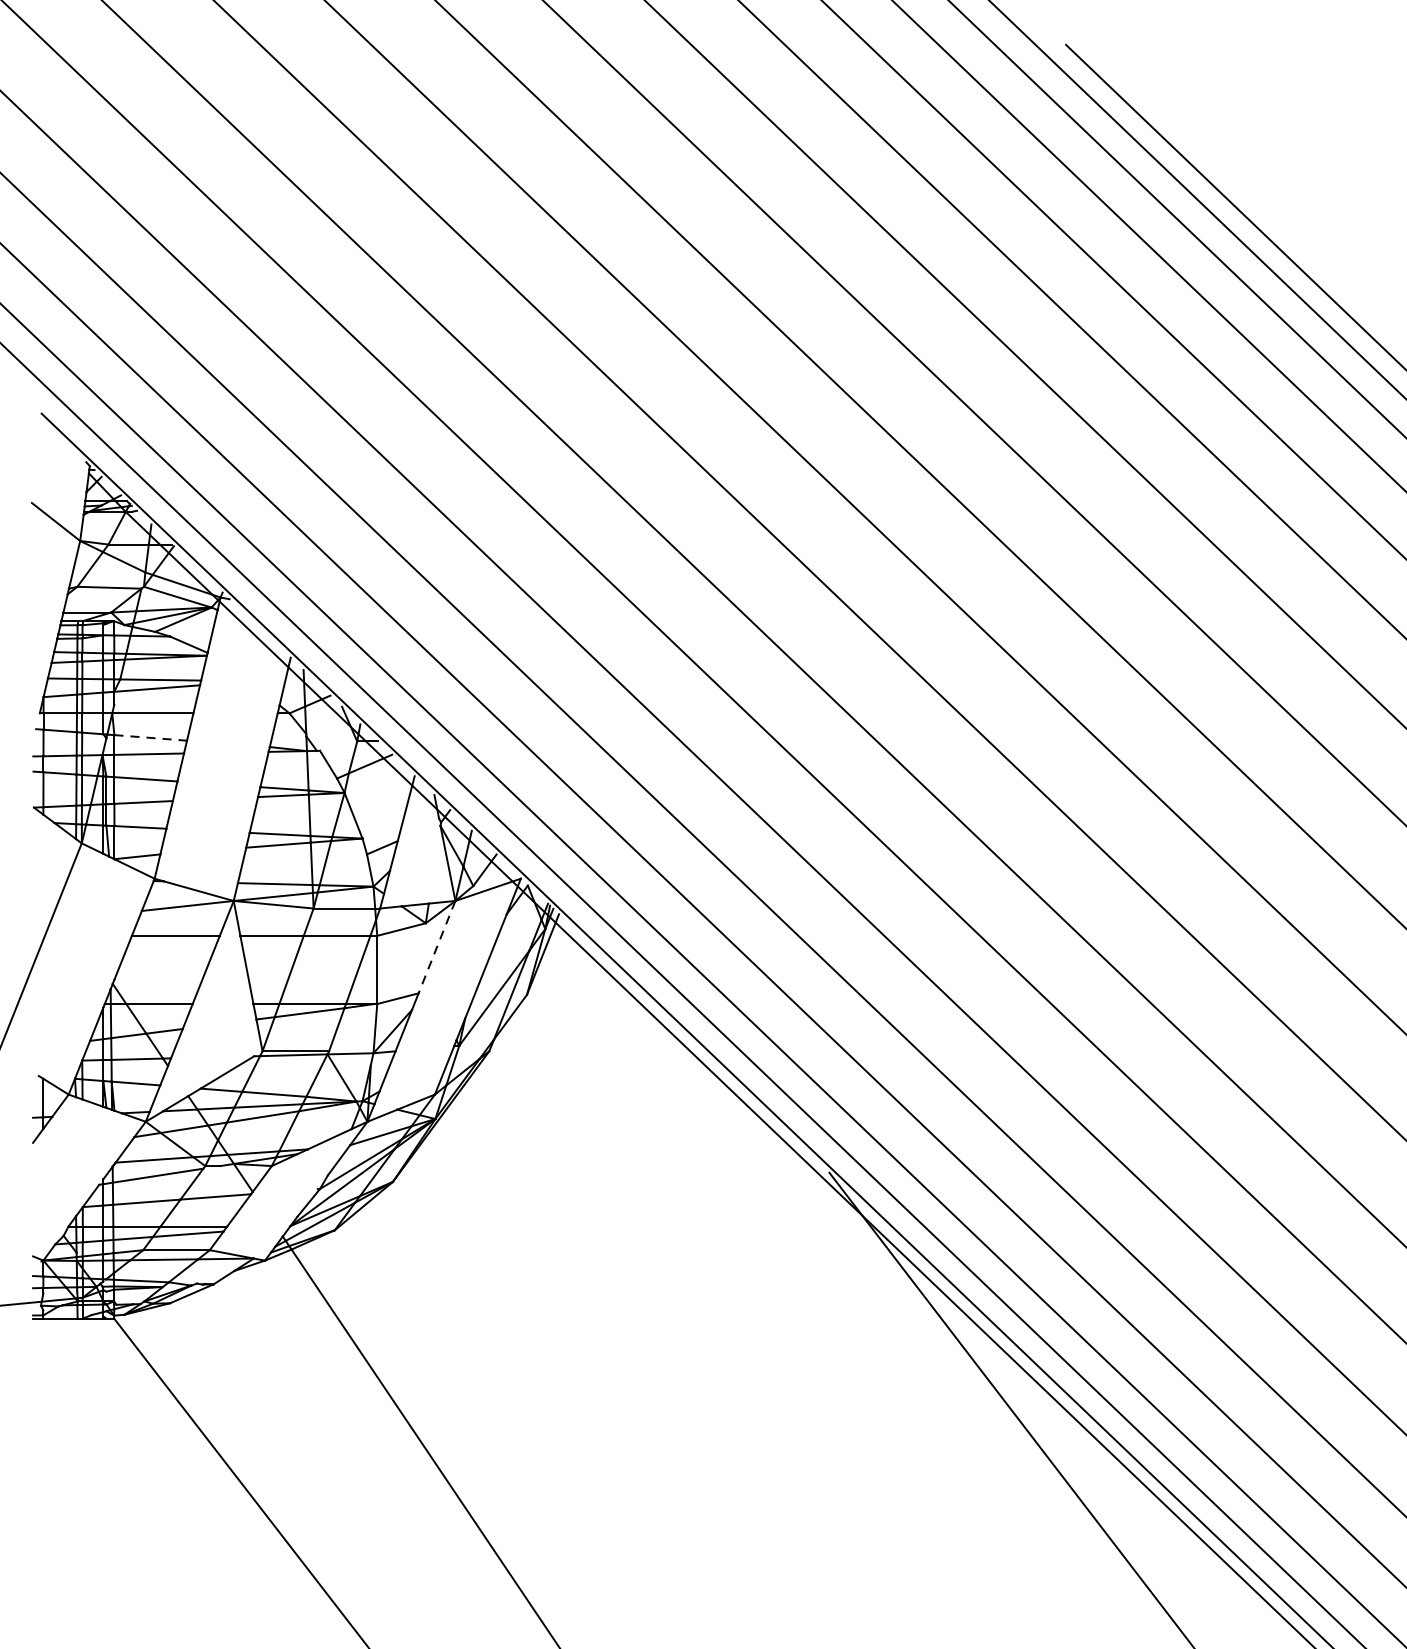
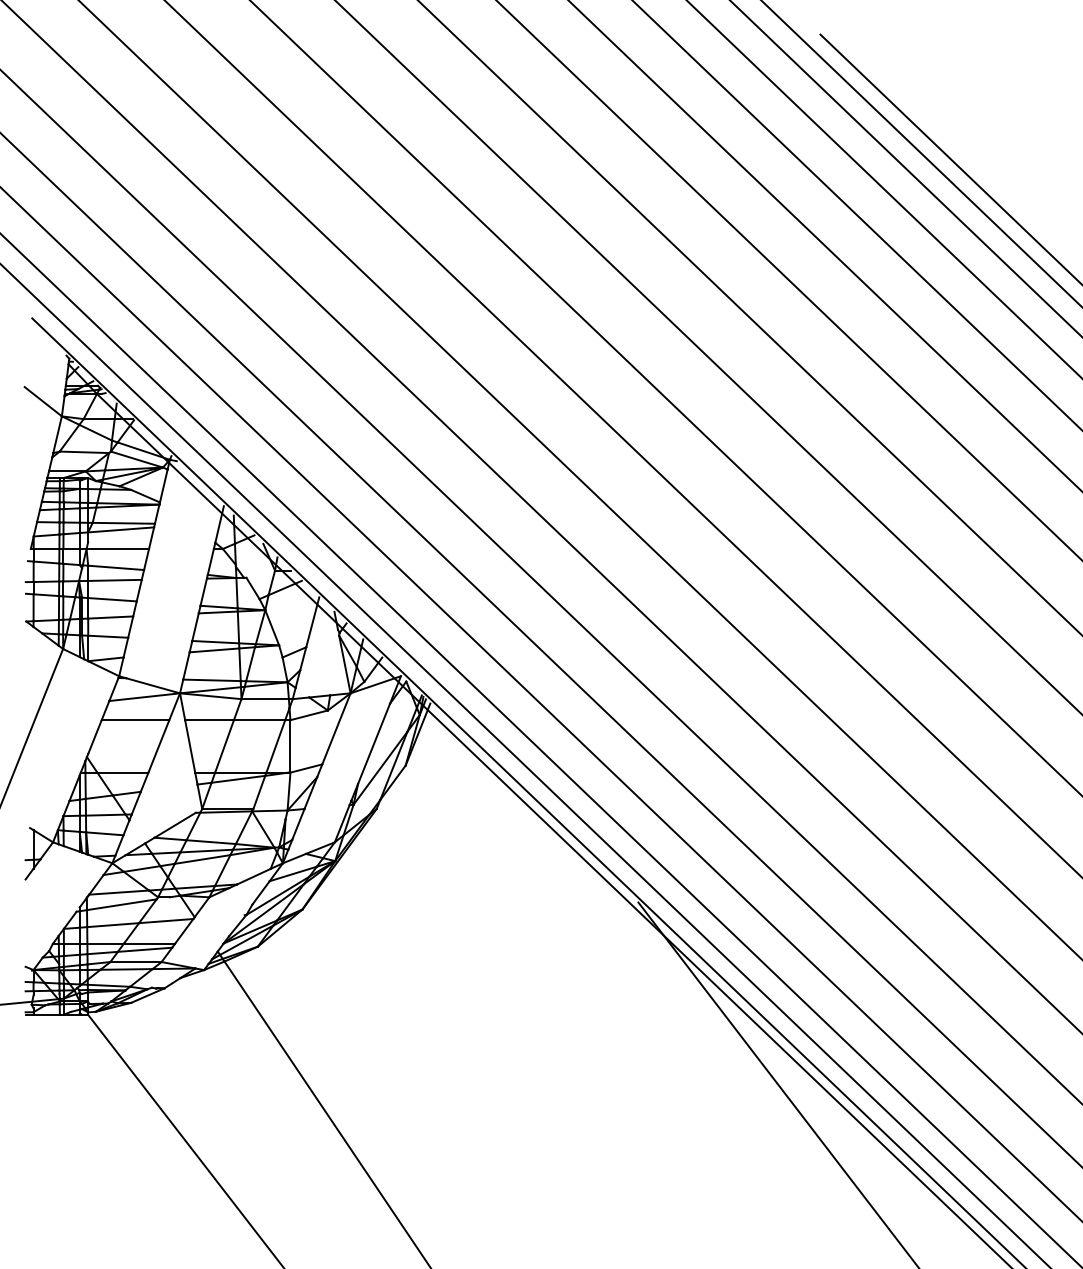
line: (151, 737) -> (116, 567), dashed -> solid
line: (437, 947) -> (336, 729), dashed -> solid

